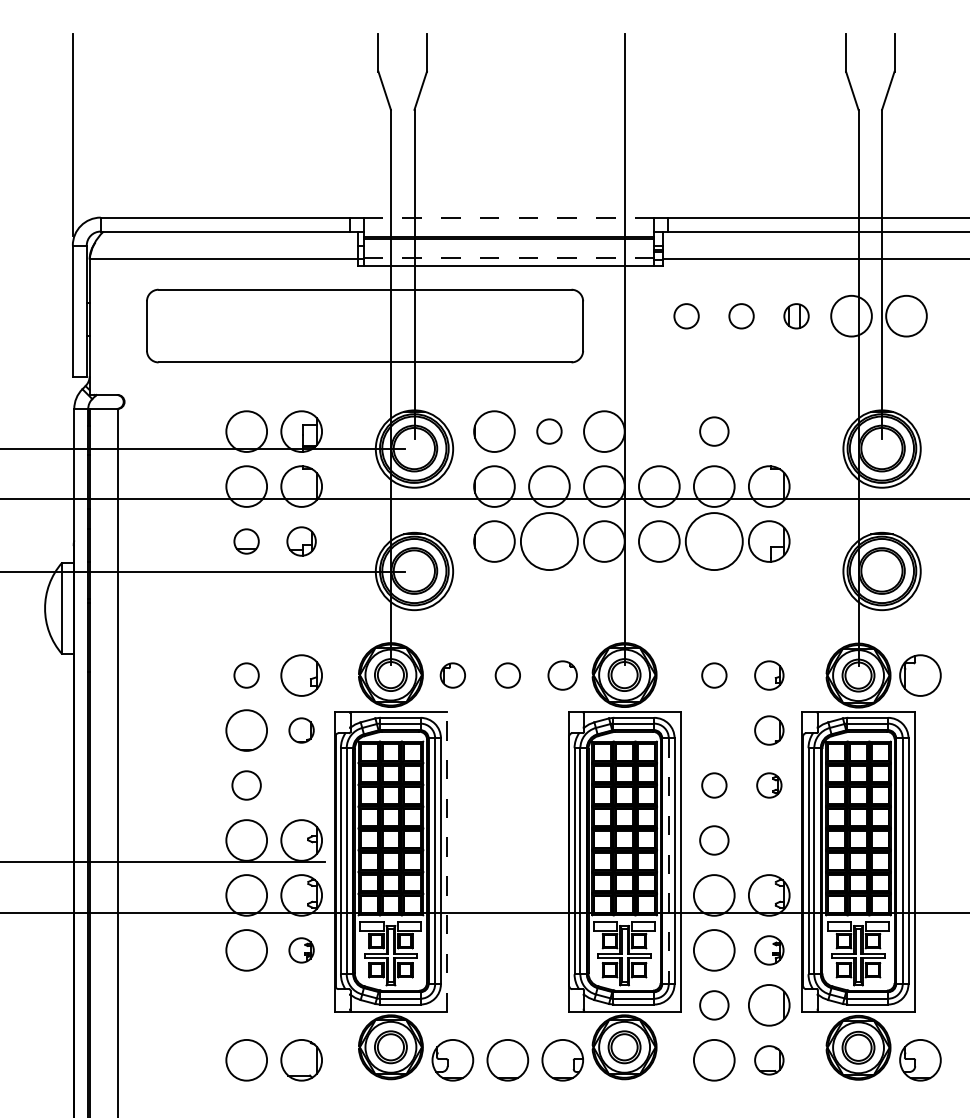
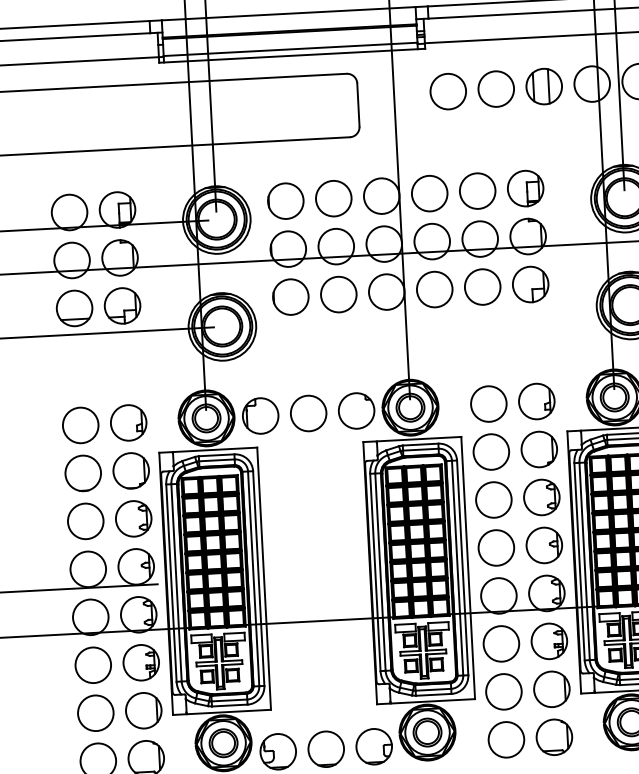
line: (509, 217) -> (289, 13), dashed -> solid
line: (508, 258) -> (290, 49), dashed -> solid
circle: (686, 316) -> (448, 91), size x1.67
circle: (741, 316) -> (496, 89), size x1.67
part: (796, 316) -> (544, 86), size x1.67
circle: (549, 431) -> (333, 198), size x1.67
circle: (659, 431) -> (429, 193), added
circle: (714, 431) -> (477, 191), size x1.43
part: (769, 431) -> (525, 188), added
part: (246, 541) -> (74, 308), size x1.67
part: (301, 541) -> (122, 305), size x1.43
circle: (549, 541) -> (338, 294), size x0.71
circle: (713, 541) -> (482, 287), size x0.71
circle: (246, 675) -> (80, 425), size x1.67
part: (452, 675) -> (260, 415), size x1.67
circle: (507, 675) -> (308, 413), size x1.67
part: (562, 675) -> (356, 410), size x1.43
circle: (714, 675) -> (489, 403), size x1.67
part: (769, 675) -> (537, 401), size x1.43
part: (301, 730) -> (131, 470), size x1.67
circle: (714, 730) -> (491, 451), added
part: (769, 730) -> (539, 449), size x1.43
circle: (246, 785) -> (85, 521), size x1.43
part: (301, 785) -> (133, 518), added
circle: (714, 785) -> (494, 499), size x1.67
part: (769, 785) -> (542, 497), size x1.67
circle: (714, 840) -> (496, 547), size x1.43
part: (769, 840) -> (544, 545), added
line: (447, 861) -> (264, 578), dashed -> solid
line: (668, 861) -> (457, 568), dashed -> solid
part: (301, 950) -> (141, 662), size x1.67
part: (769, 950) -> (549, 641), size x1.43
circle: (246, 1005) -> (95, 713), added
part: (301, 1005) -> (143, 710), added
circle: (714, 1005) -> (504, 691), size x1.43
part: (769, 1060) -> (554, 737), size x1.43

